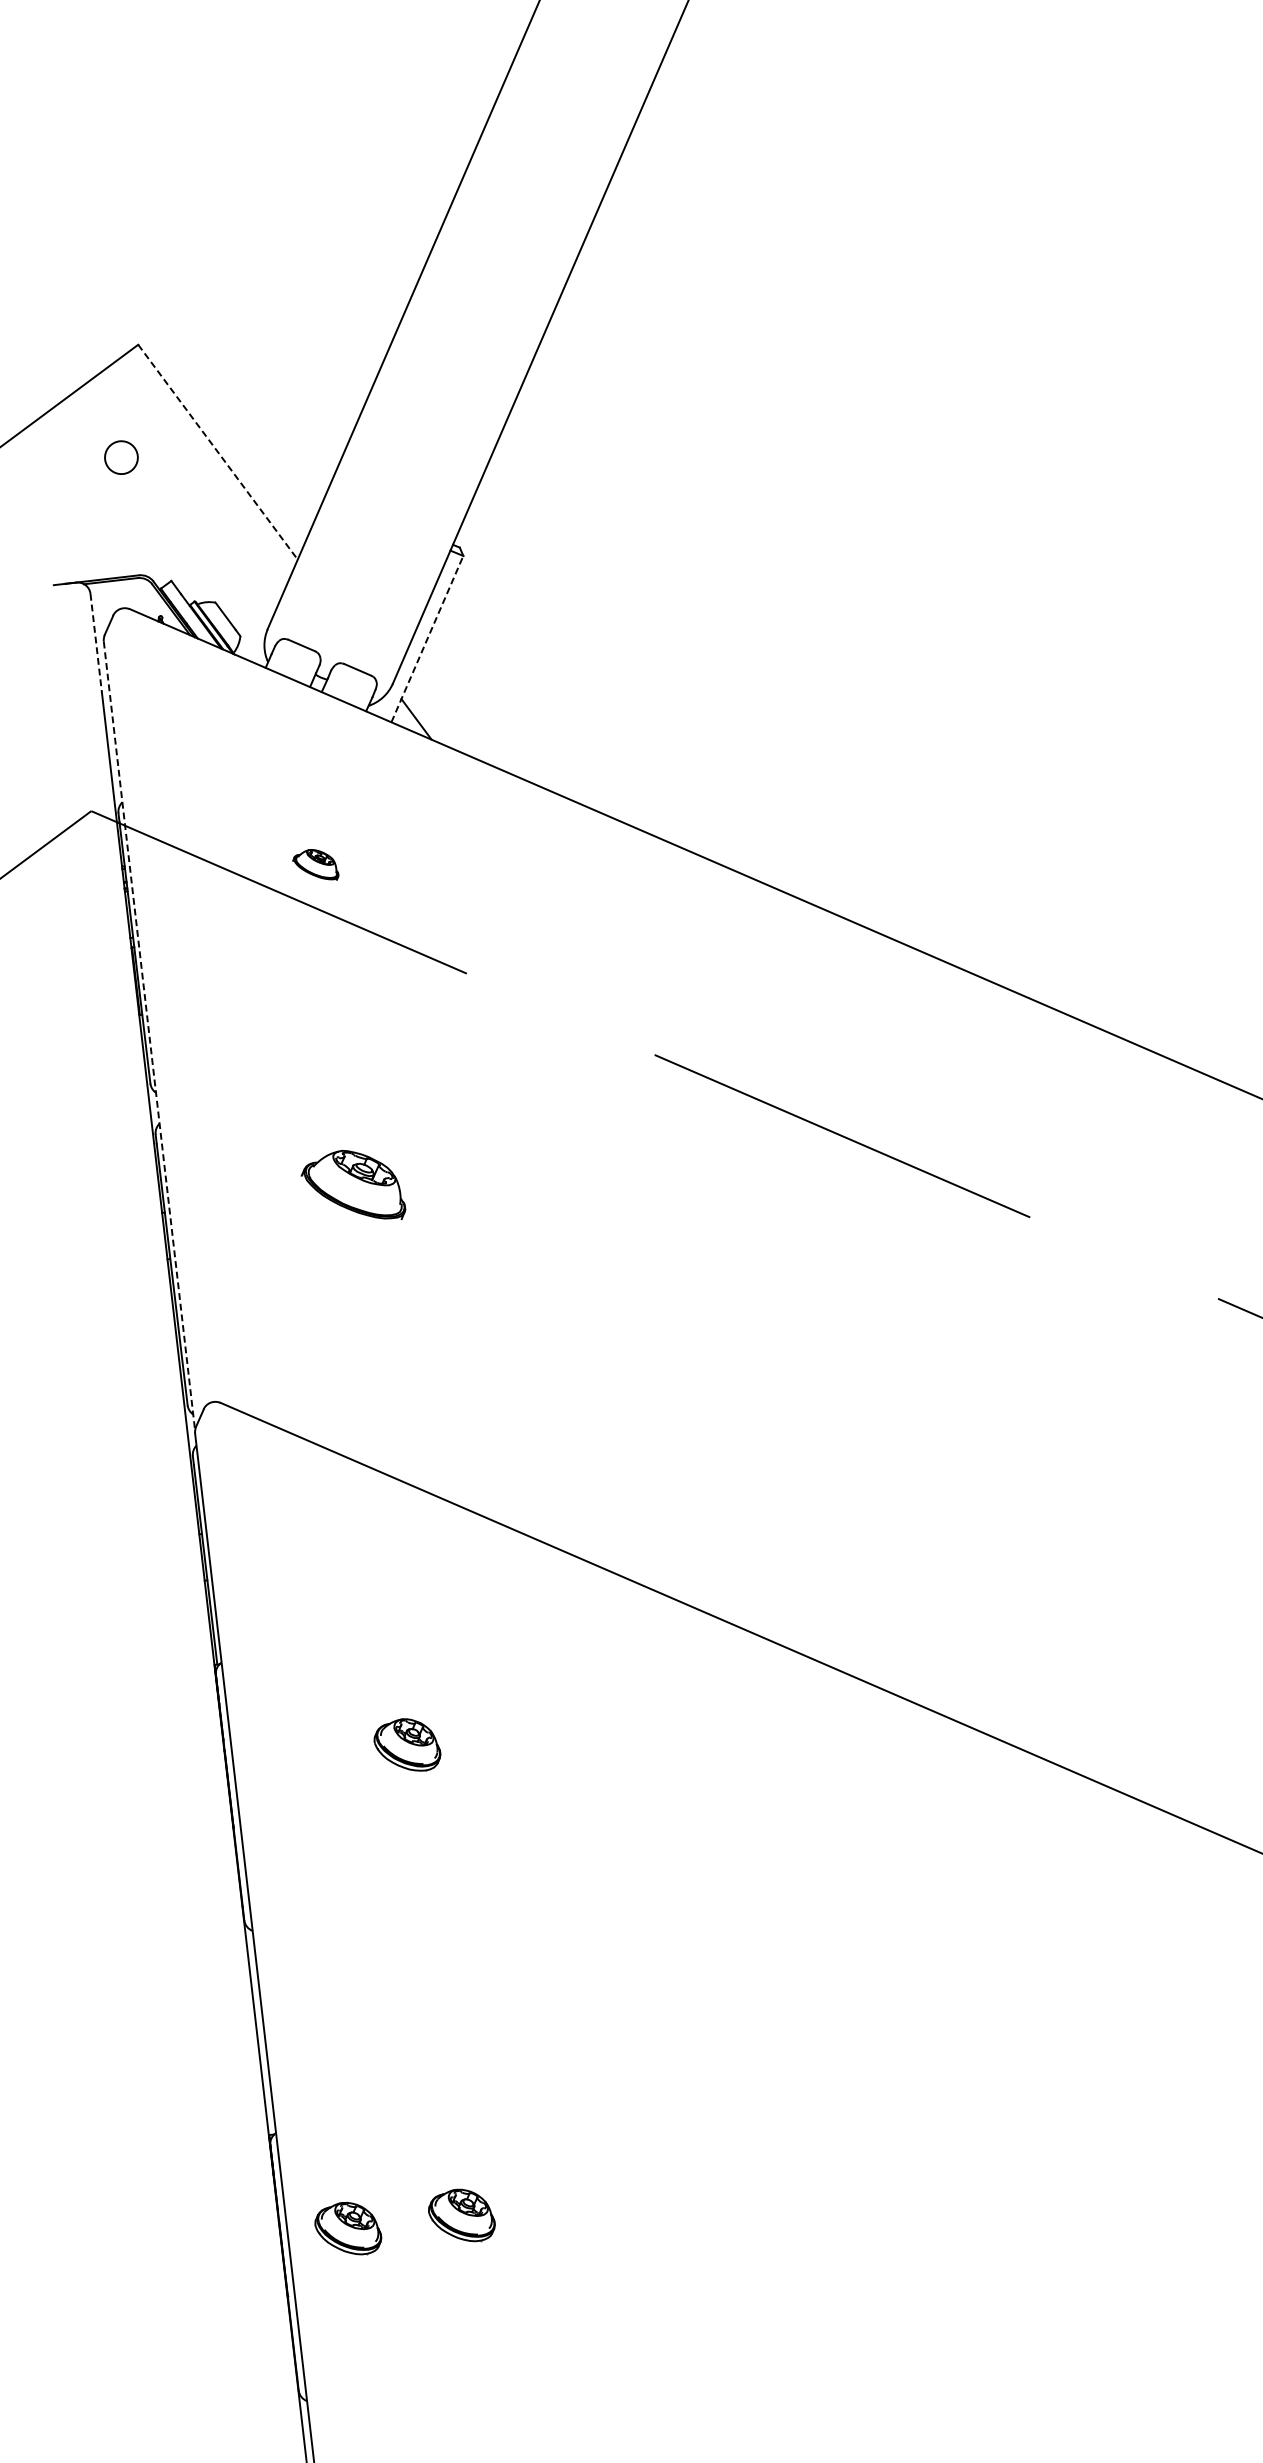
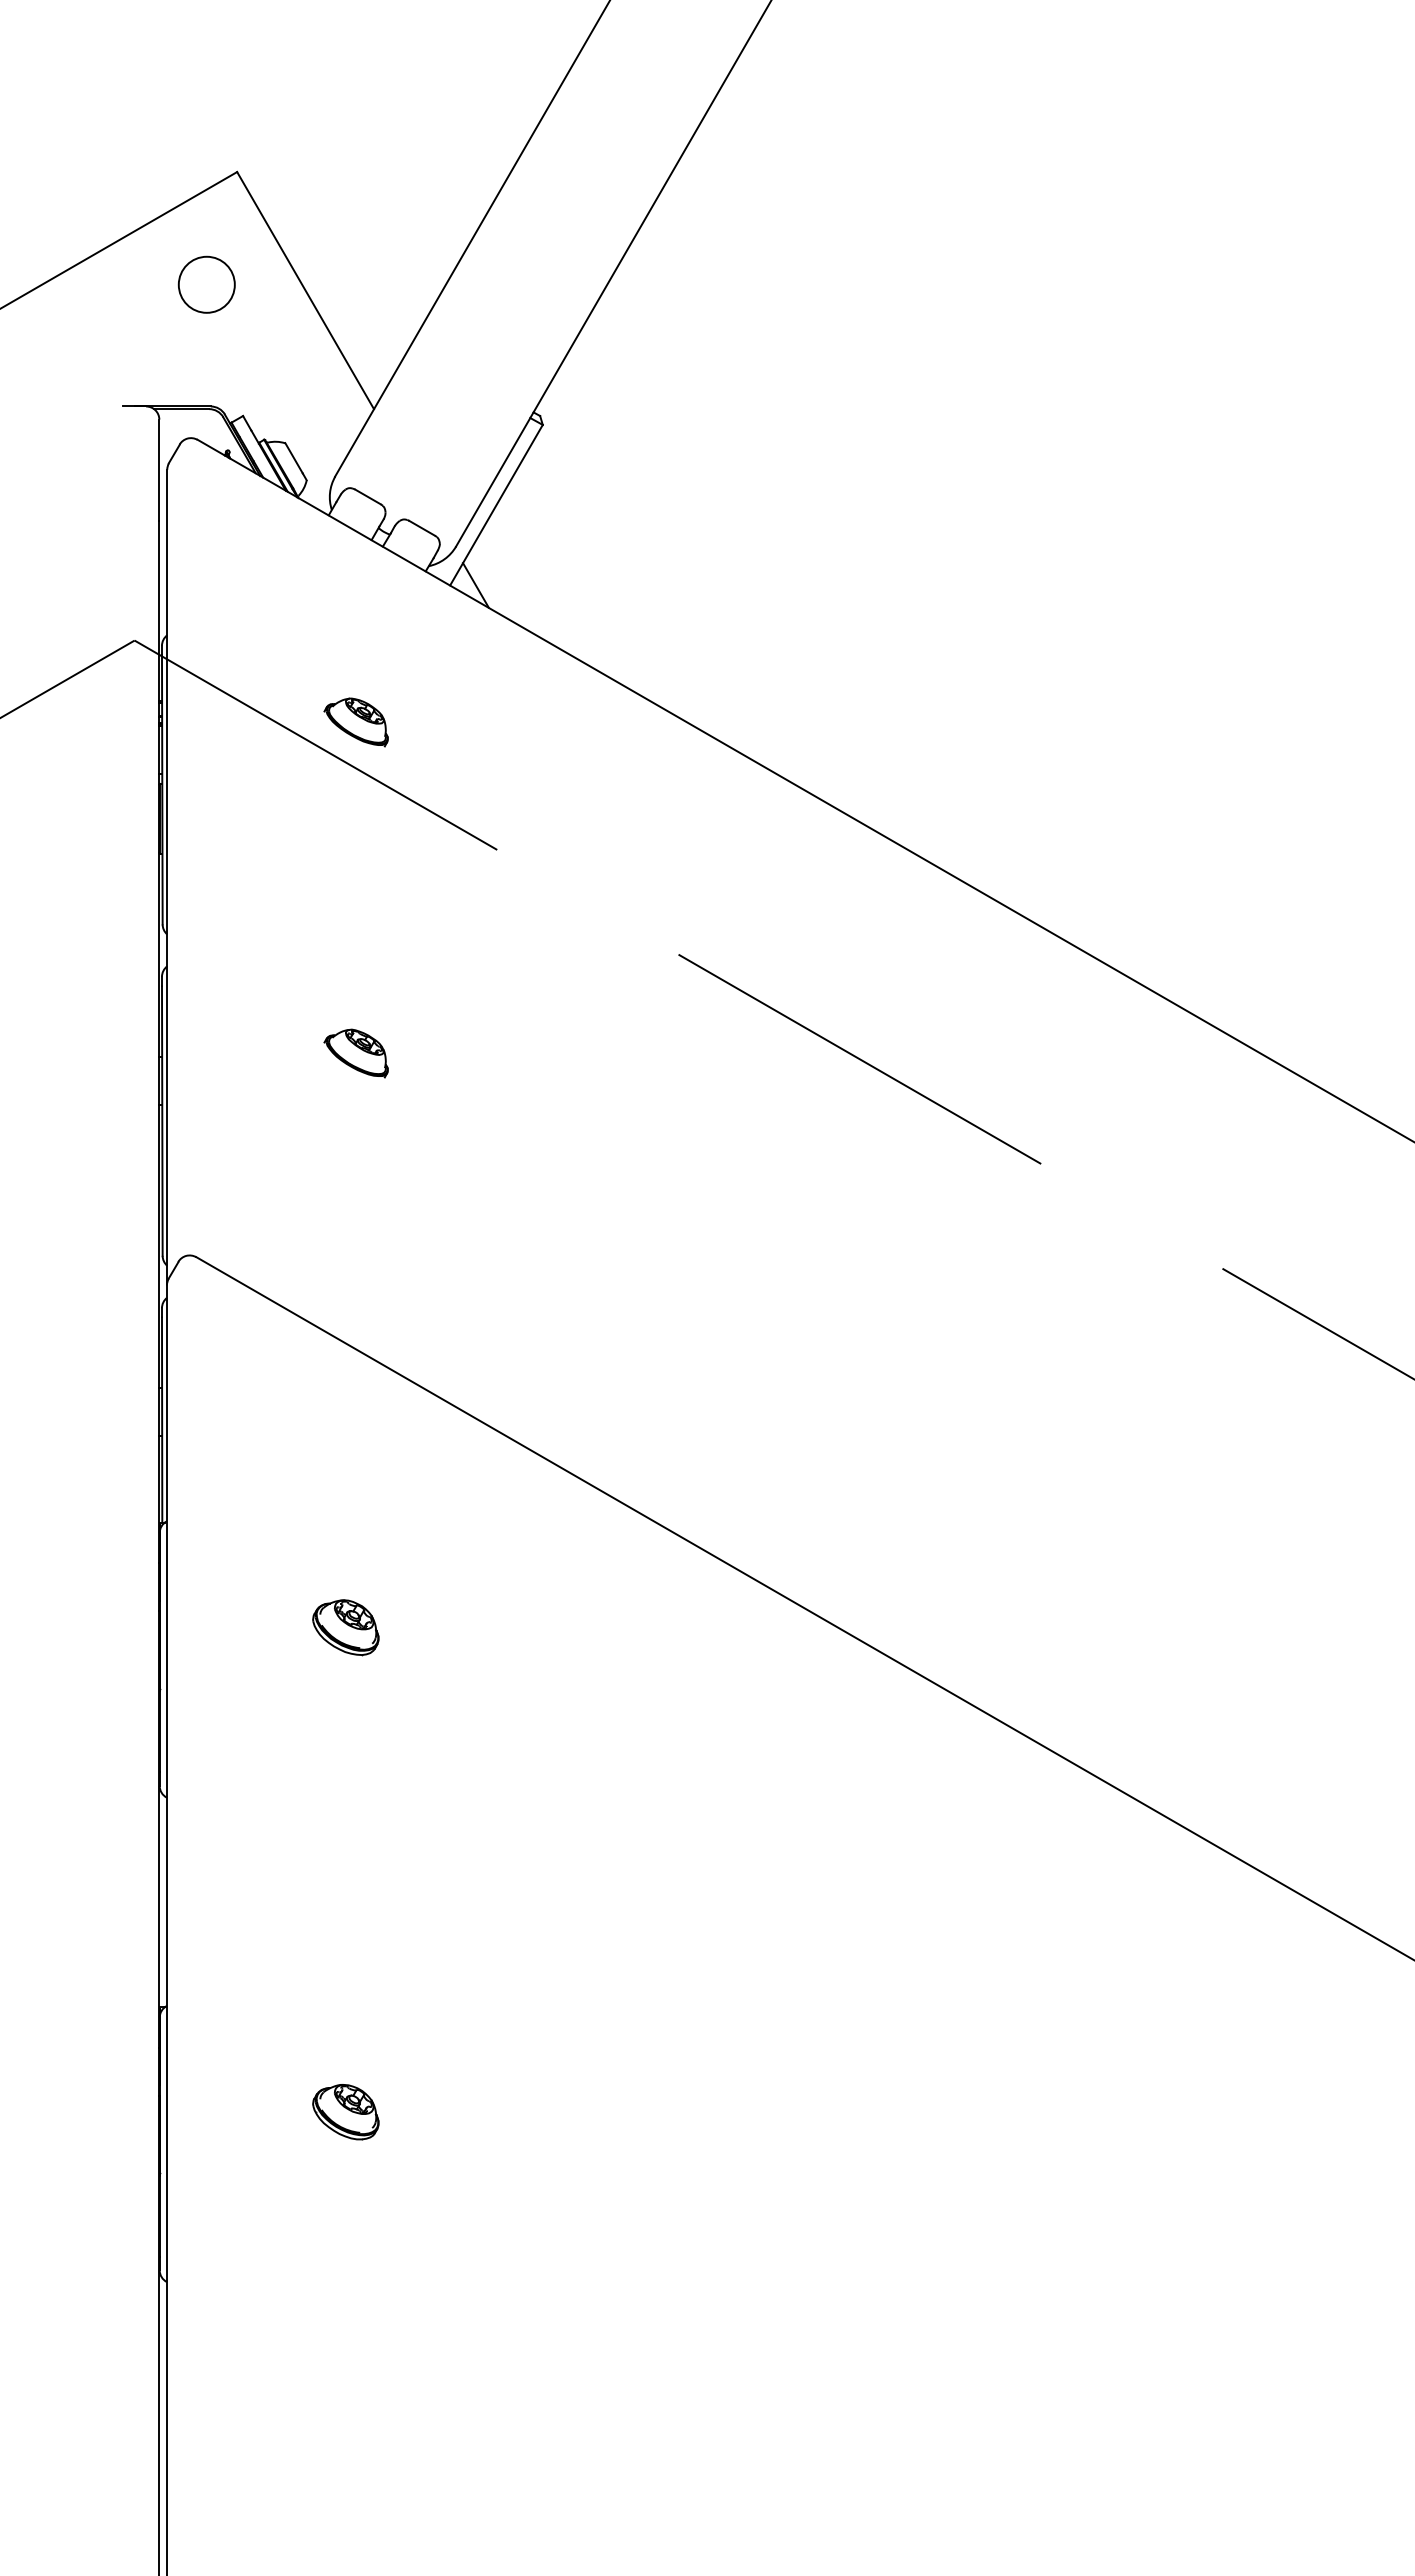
line: (217, 452) -> (305, 290), dashed -> solid
circle: (121, 457) -> (206, 284), size x1.67
line: (427, 639) -> (496, 505), dashed -> solid
line: (96, 643) -> (159, 470), dashed -> solid
part: (314, 865) -> (355, 722), size x1.43
line: (149, 1036) -> (167, 876), dashed -> solid
part: (352, 1187) -> (355, 1053), size x0.62
part: (347, 2229) -> (228, 2112), removed

